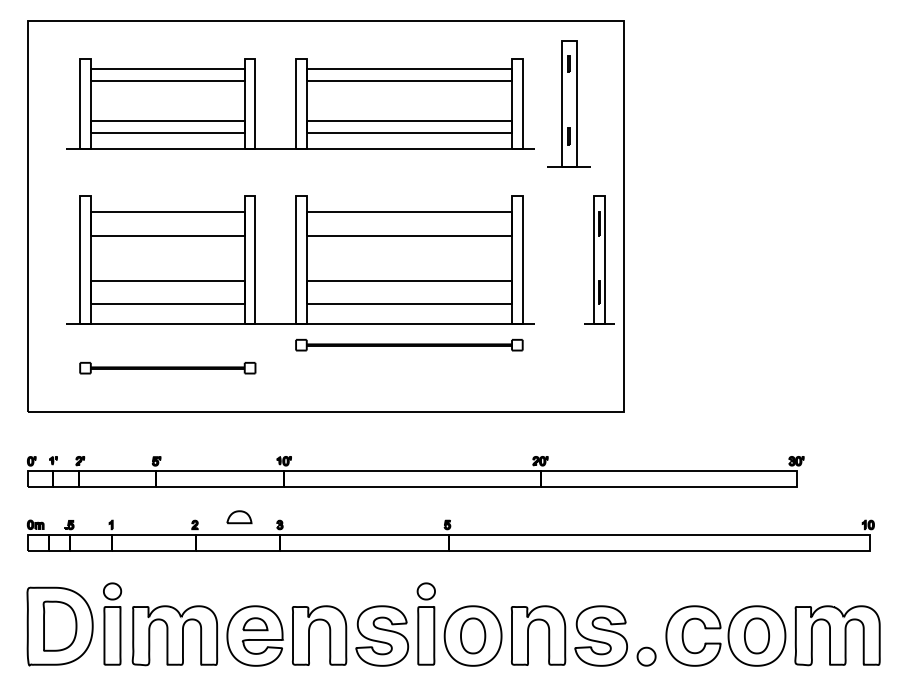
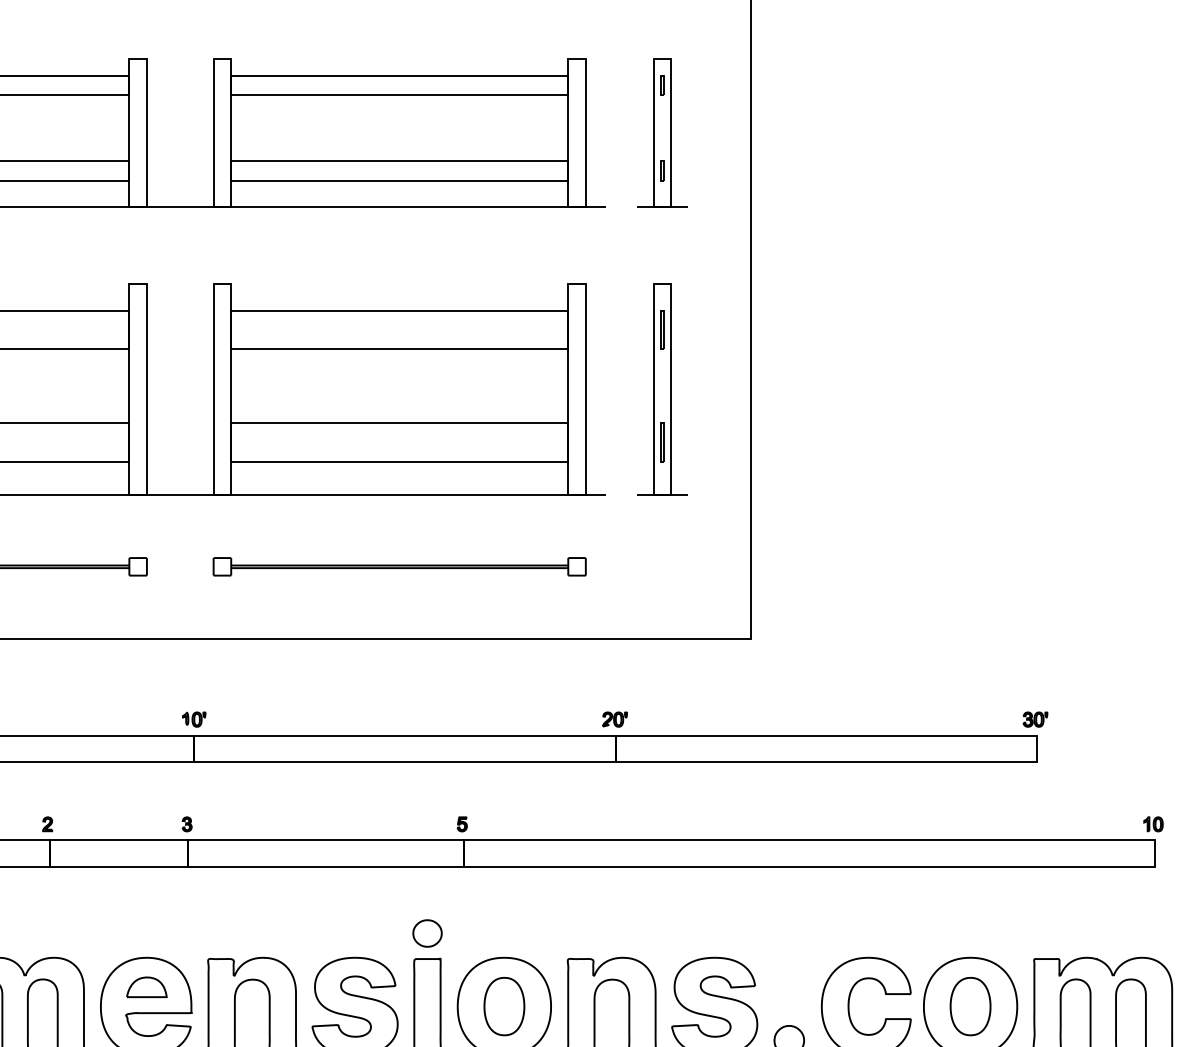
part: (569, 103) -> (662, 132), size x0.71
part: (599, 259) -> (662, 388), moved
part: (409, 345) -> (399, 567), moved
part: (239, 517) -> (120, 812), removed

